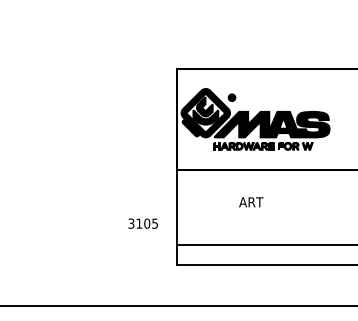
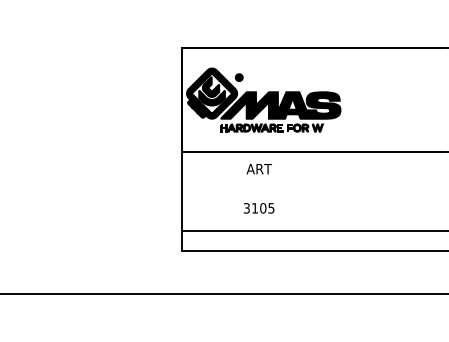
text: (250, 202) -> (258, 169), moved
text: (142, 223) -> (258, 208), moved

